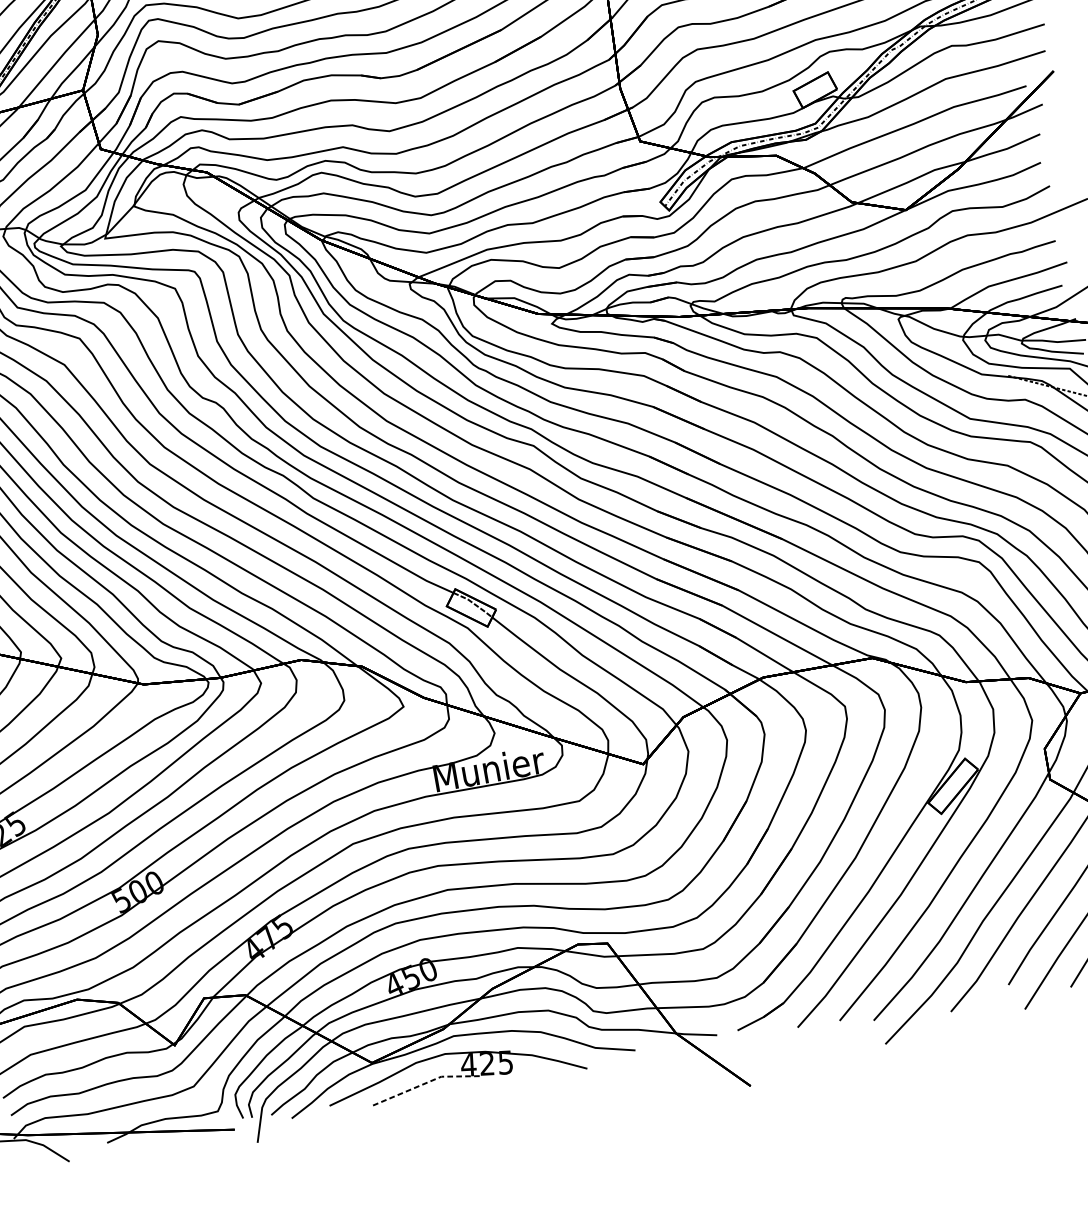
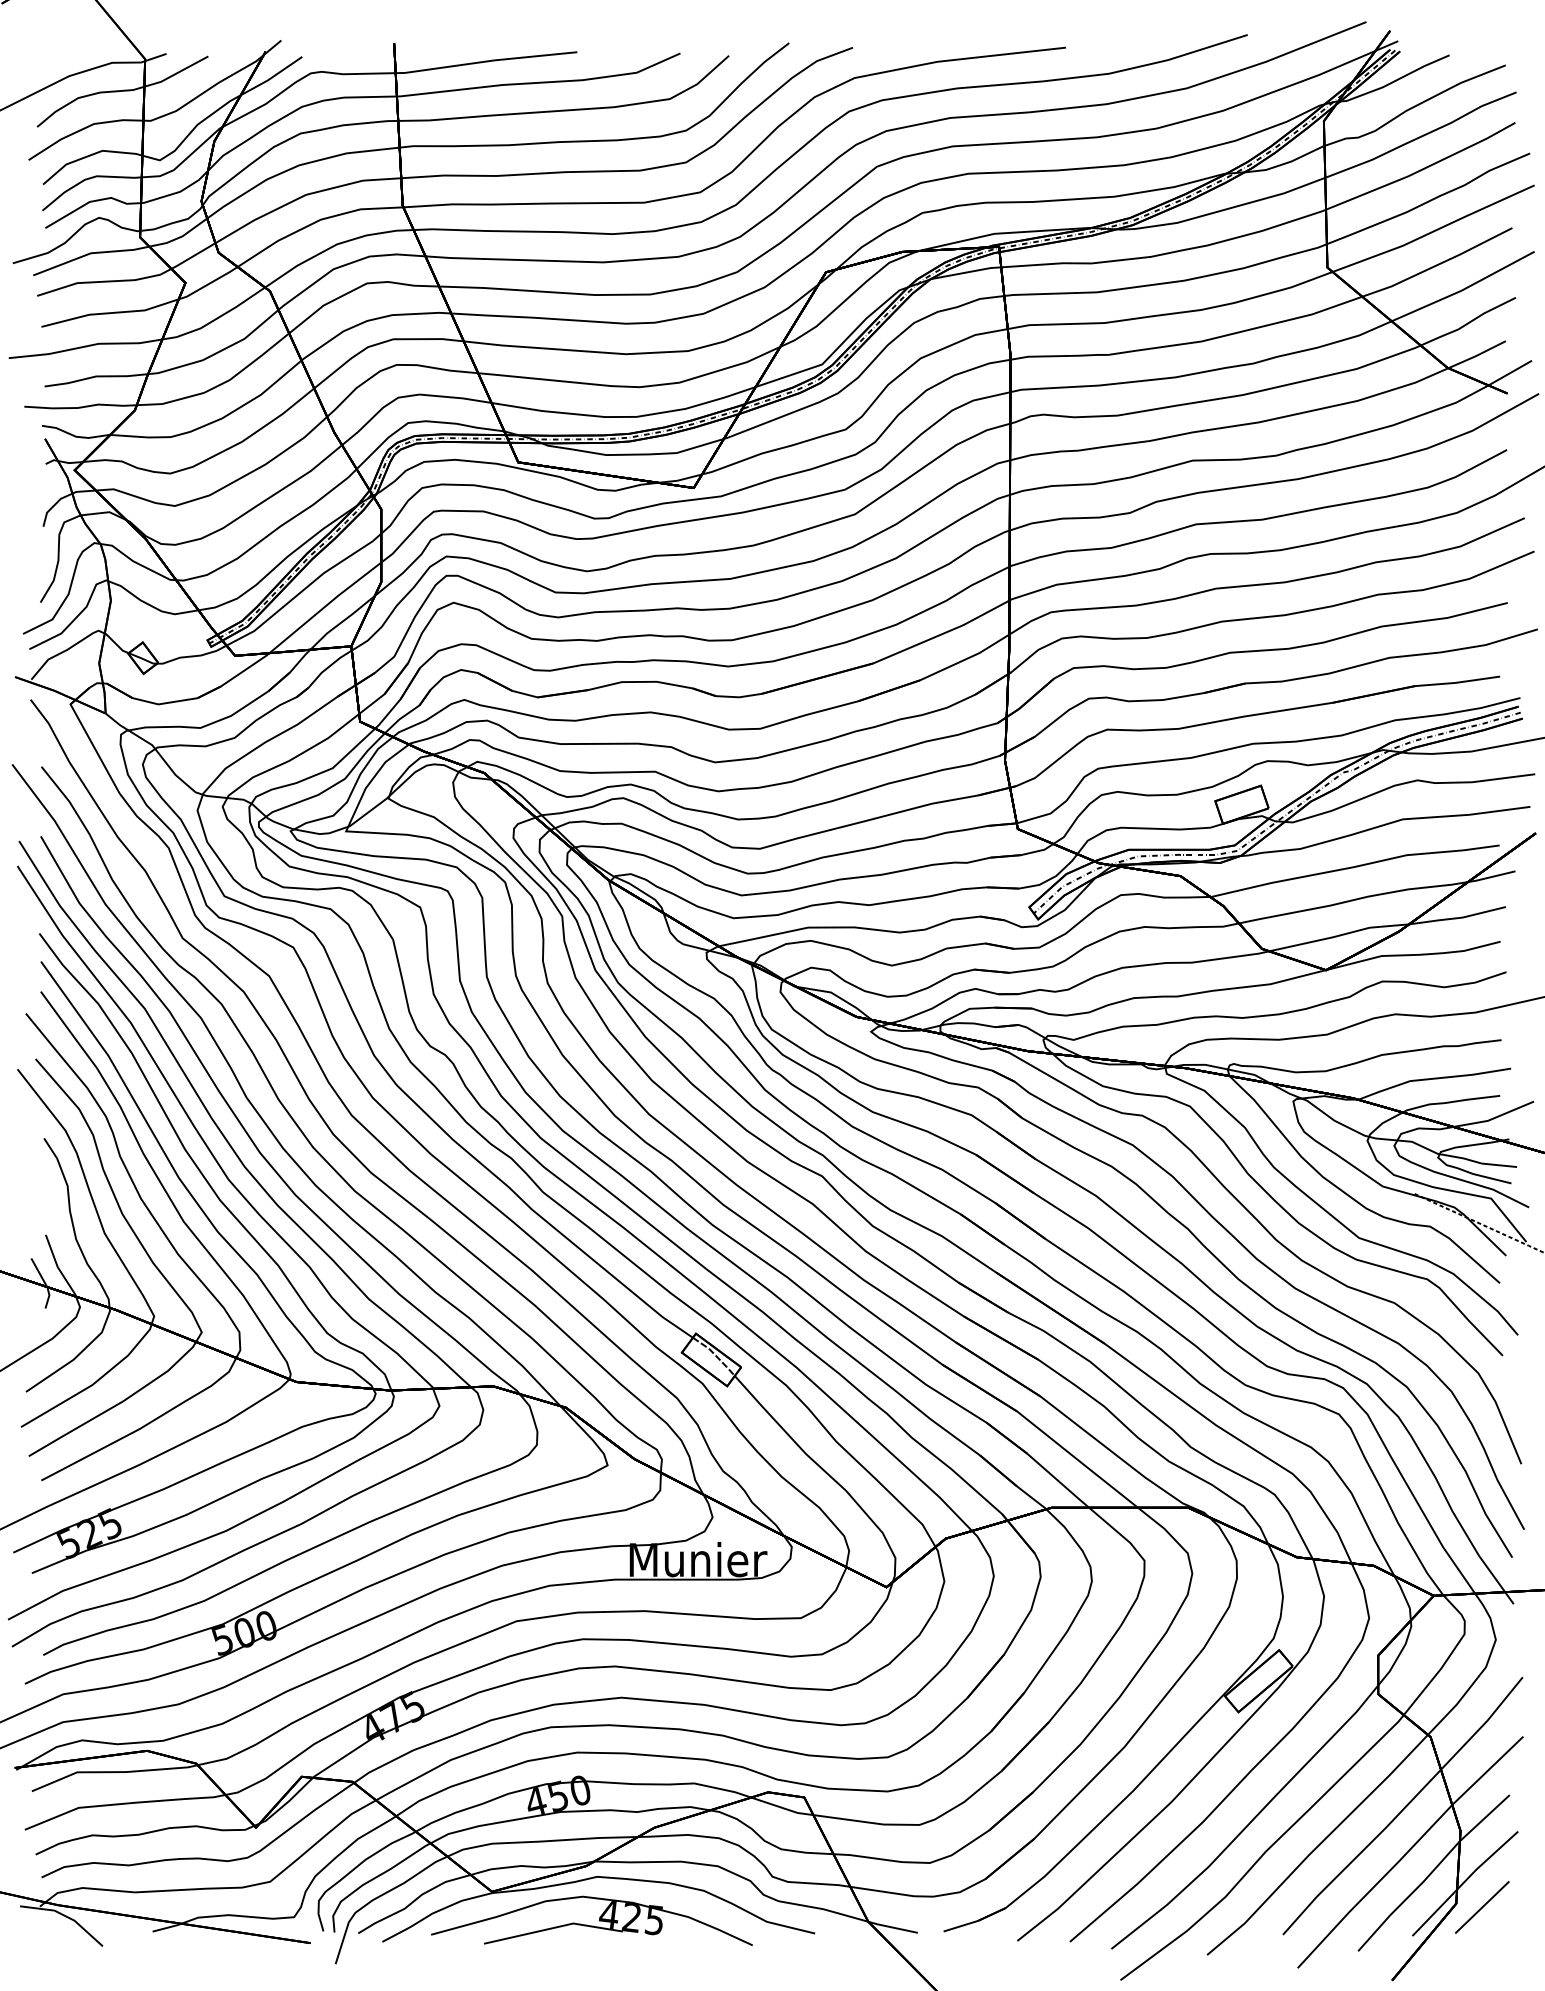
line: (426, 1082) -> (553, 1927), dashed -> solid

